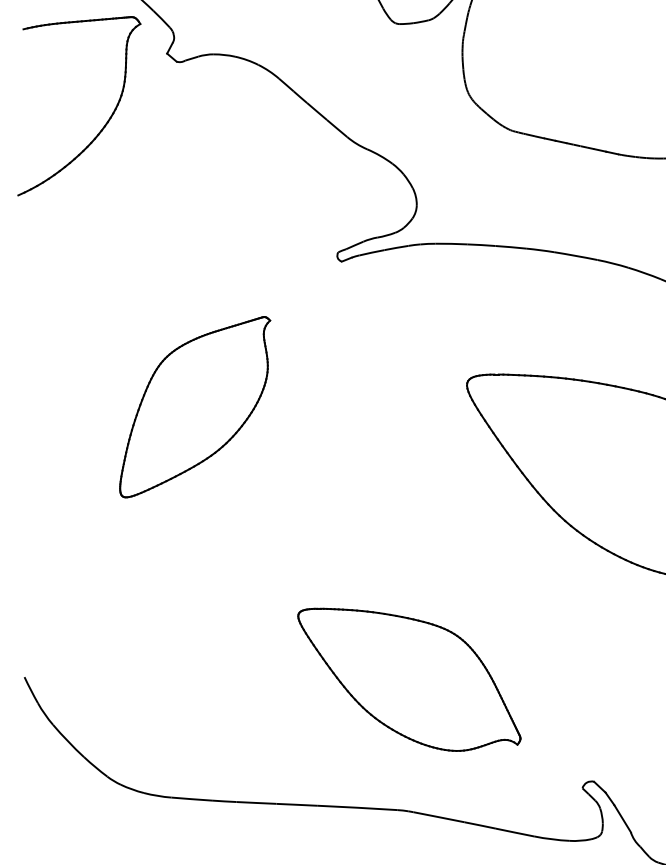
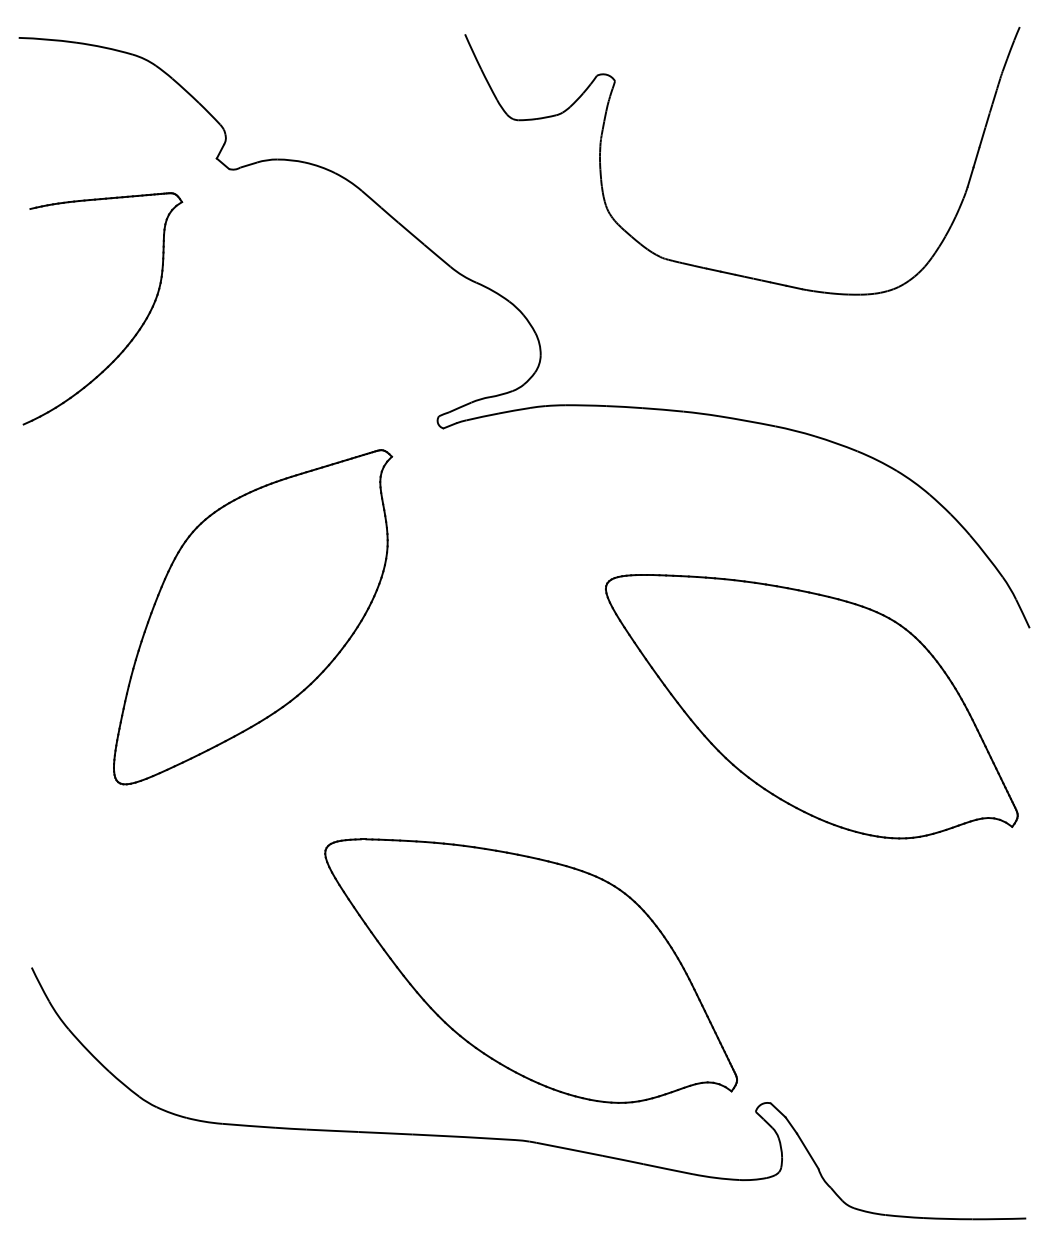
part: (106, 122) -> (137, 330), moved
part: (195, 407) -> (253, 617), size x1.43
part: (408, 679) -> (530, 970), size x1.43

